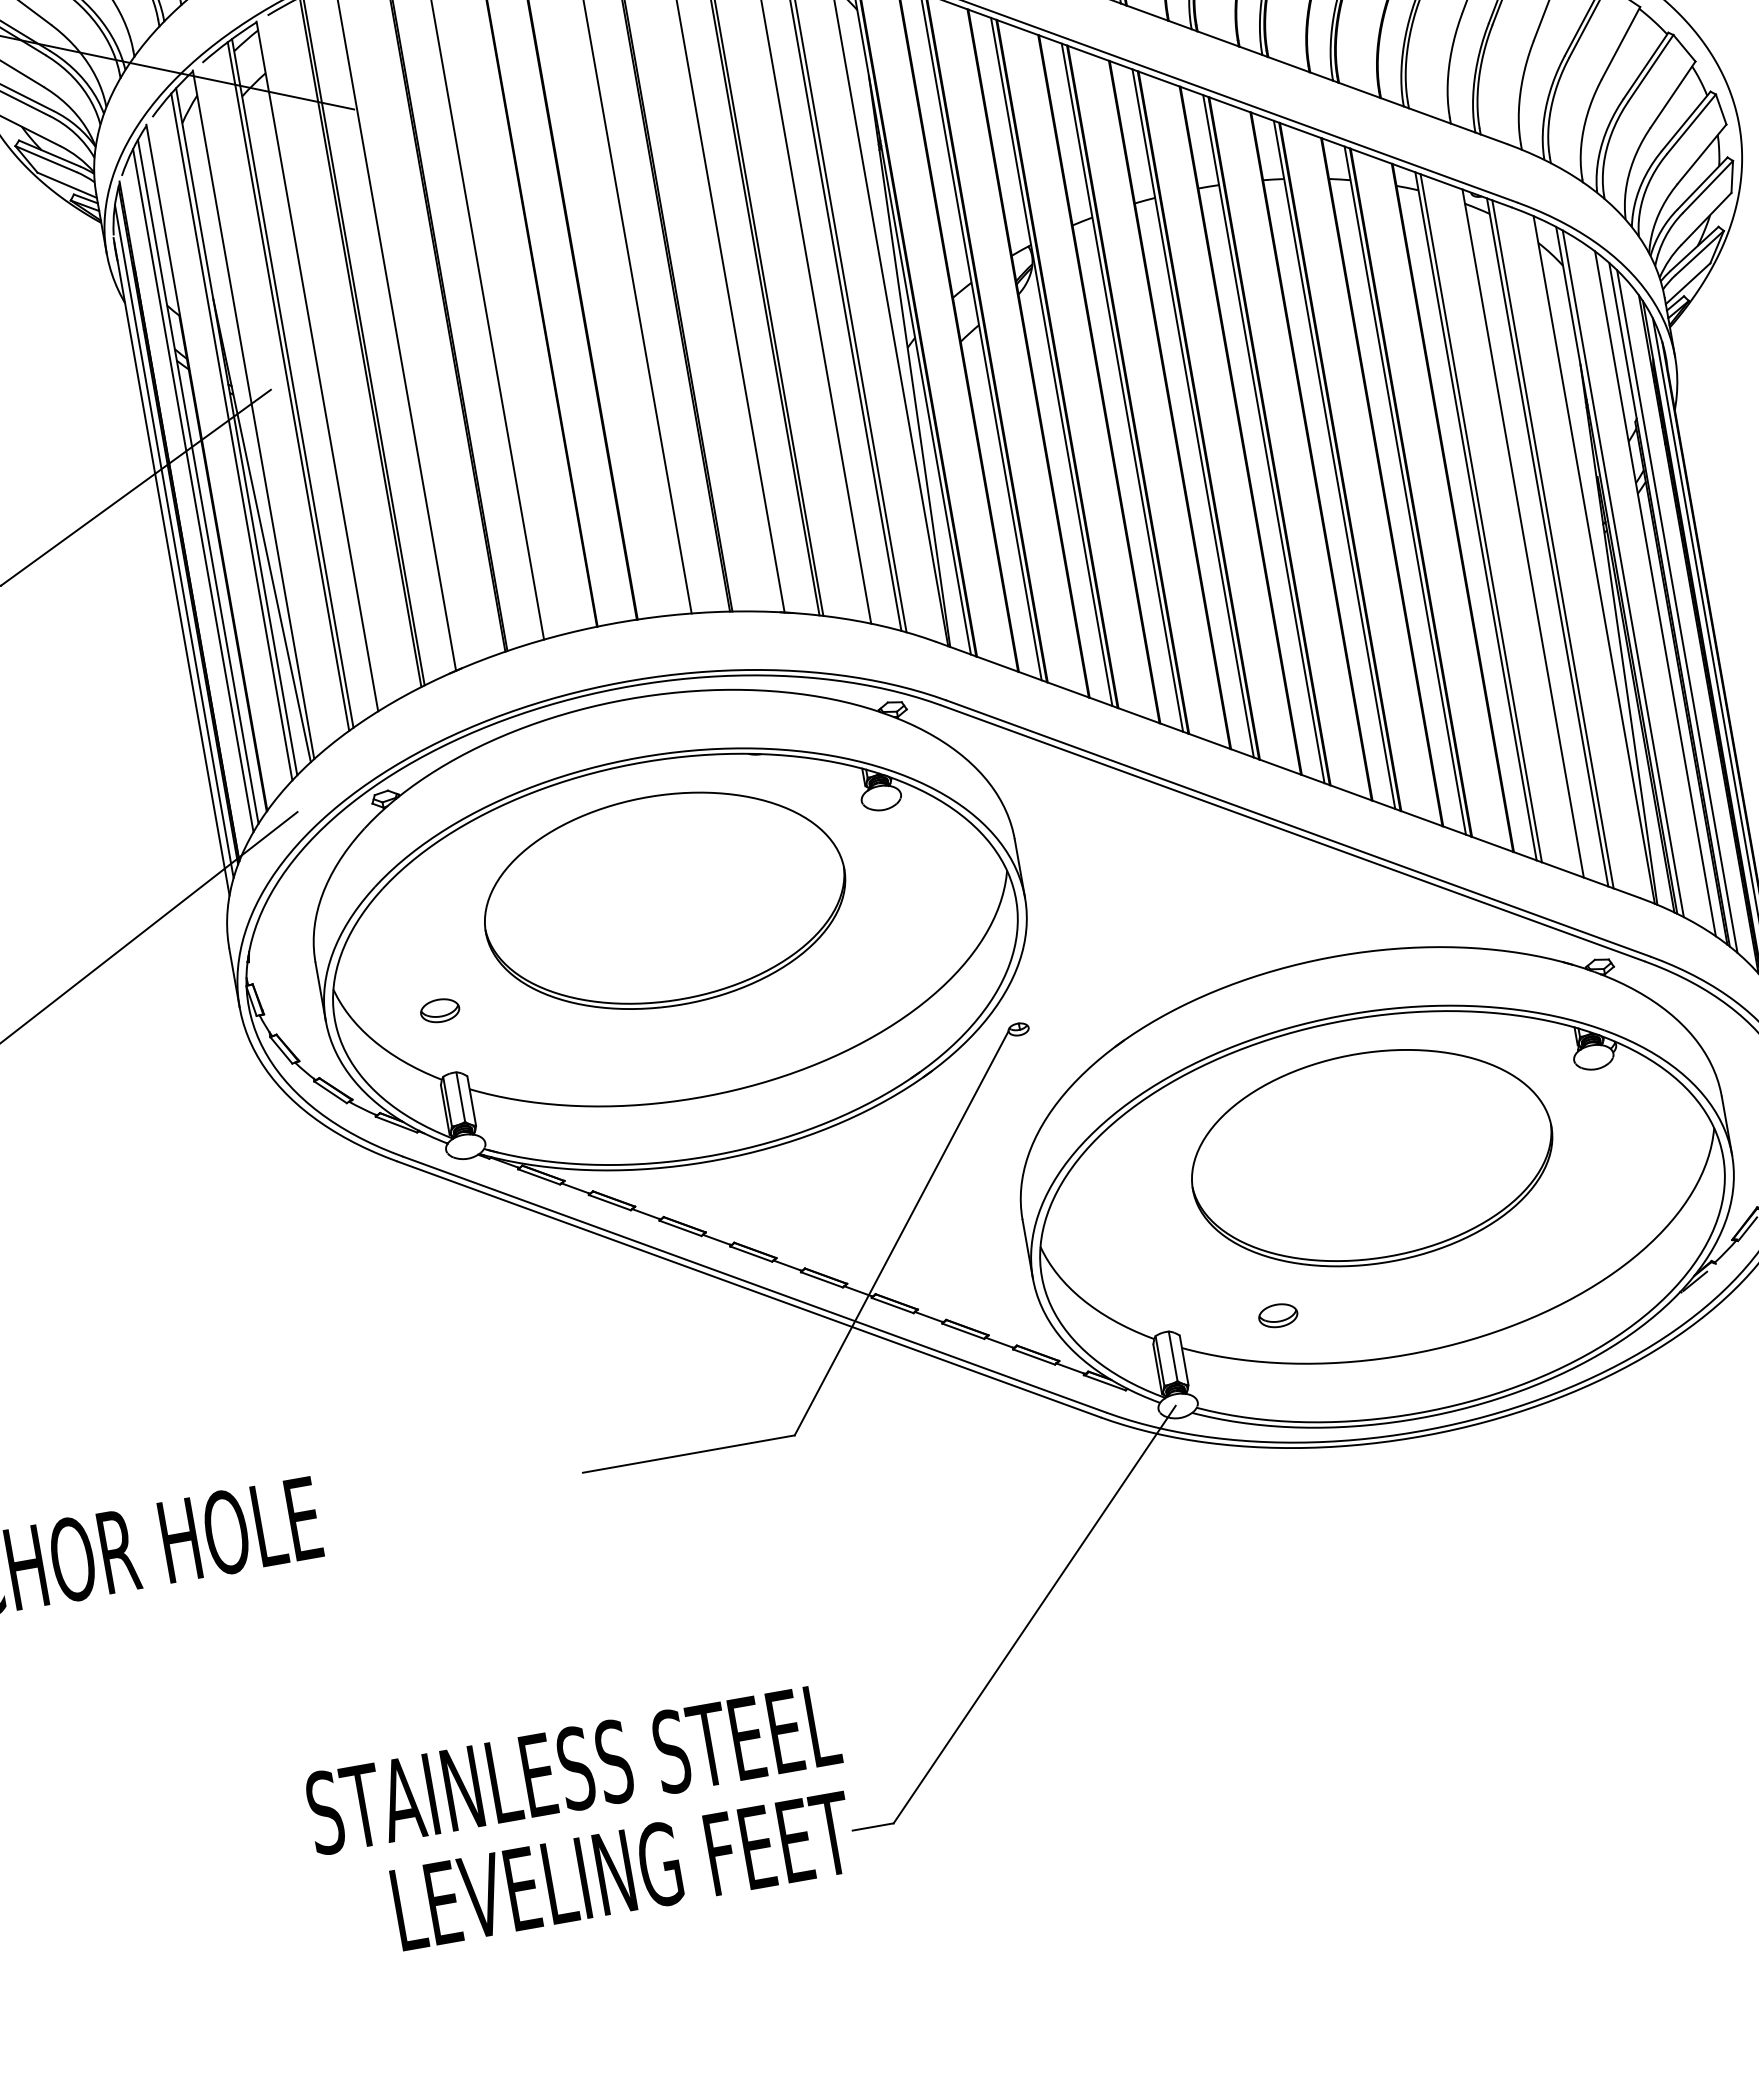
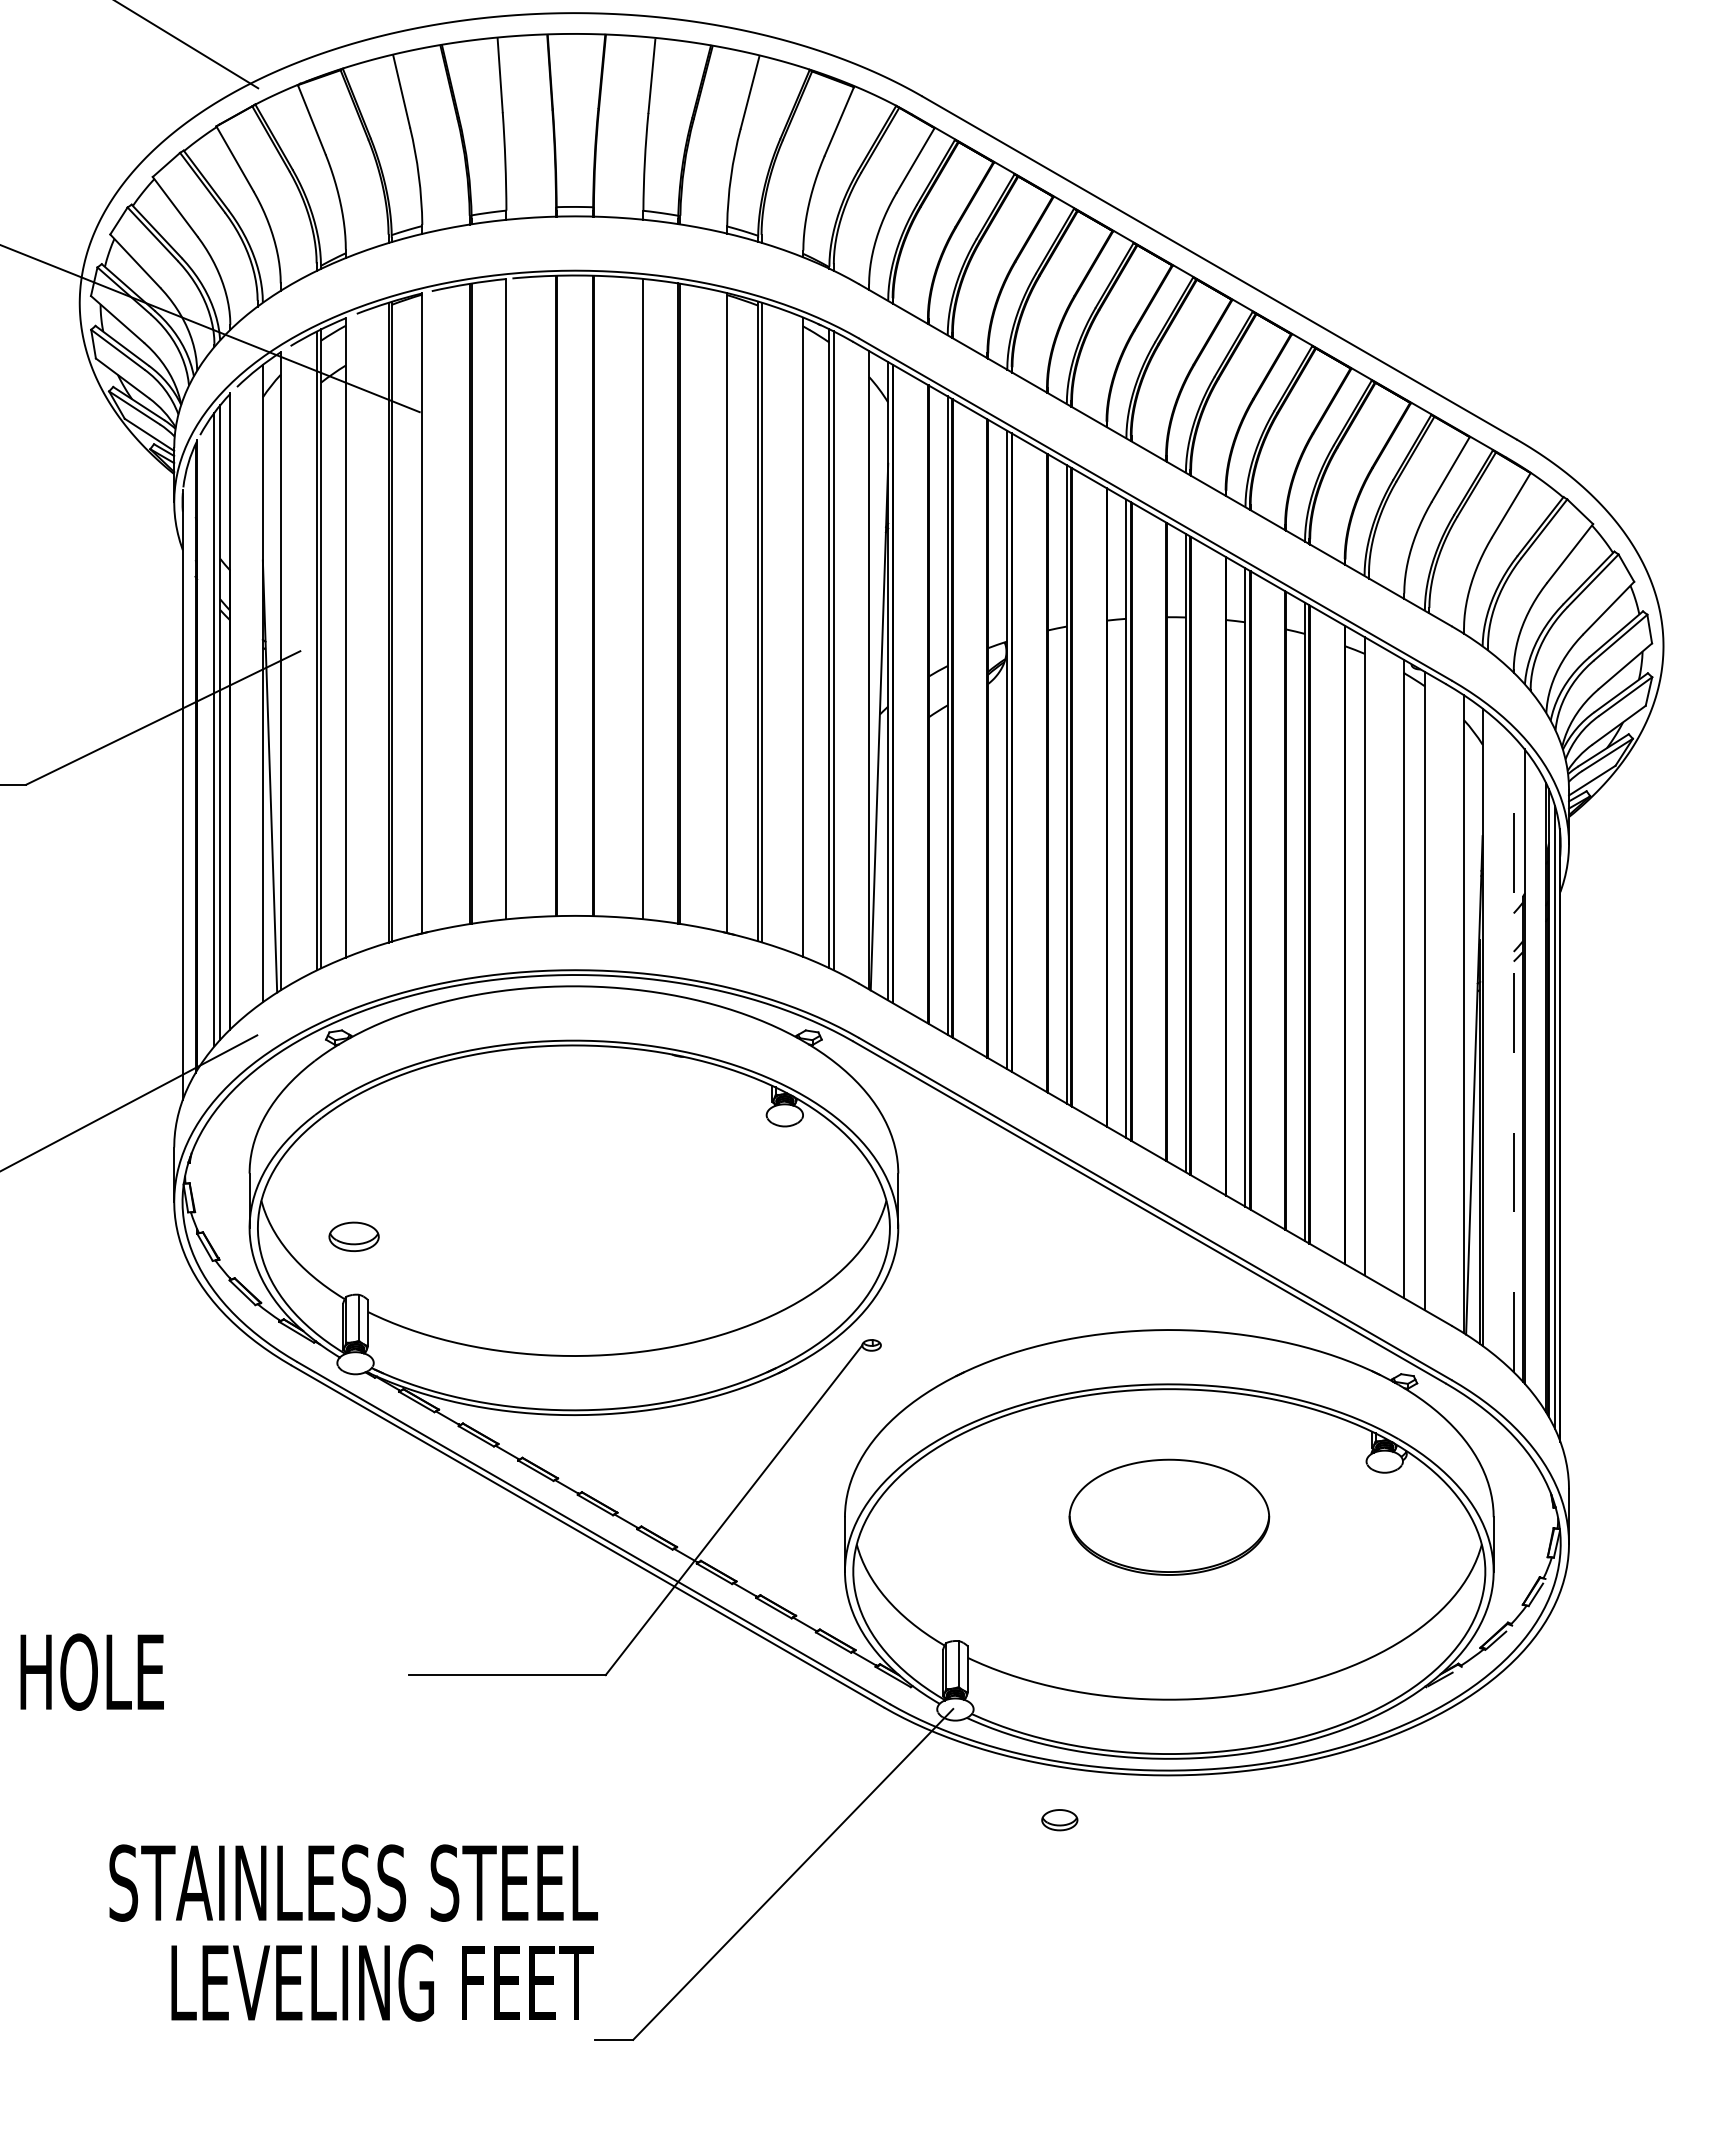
line: (231, 437) -> (257, 687), removed
line: (1480, 518) -> (1368, 958), removed
line: (174, 541) -> (189, 772), removed
line: (1553, 544) -> (1429, 993), removed
line: (1622, 573) -> (1487, 1030), removed
line: (1655, 593) -> (1513, 1054), solid -> dashed
line: (1677, 611) -> (1530, 1073), removed
part: (664, 900) -> (573, 1173), removed
part: (439, 1010) -> (353, 1236), size x1.4
part: (1372, 1158) -> (1169, 1517), size x0.6
part: (1277, 1316) -> (1059, 1820), moved
text: (582, 1822) -> (353, 1932), moved

